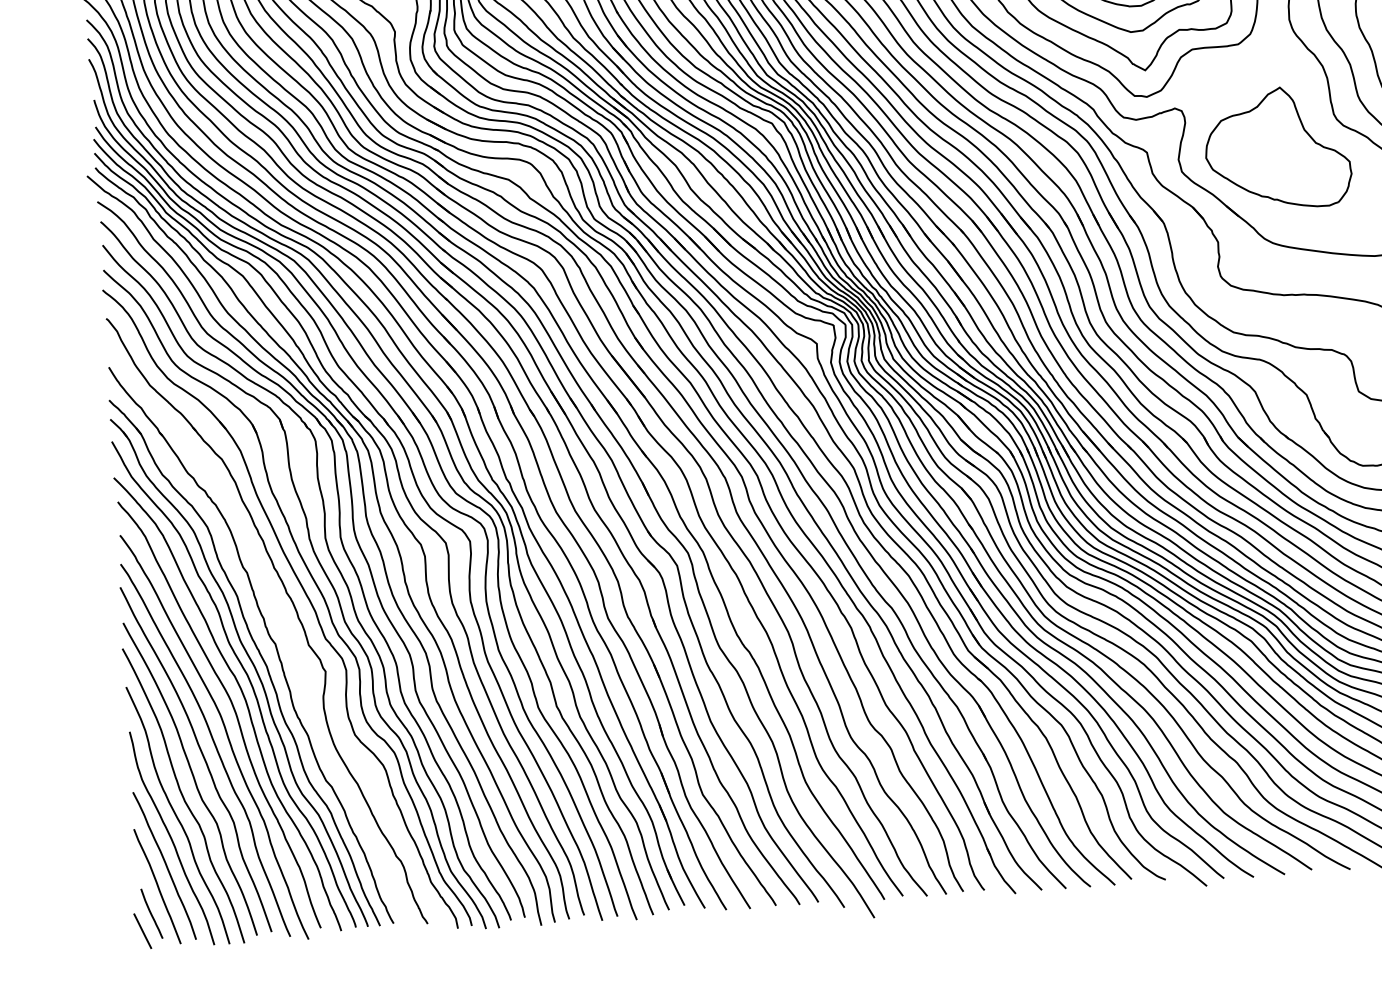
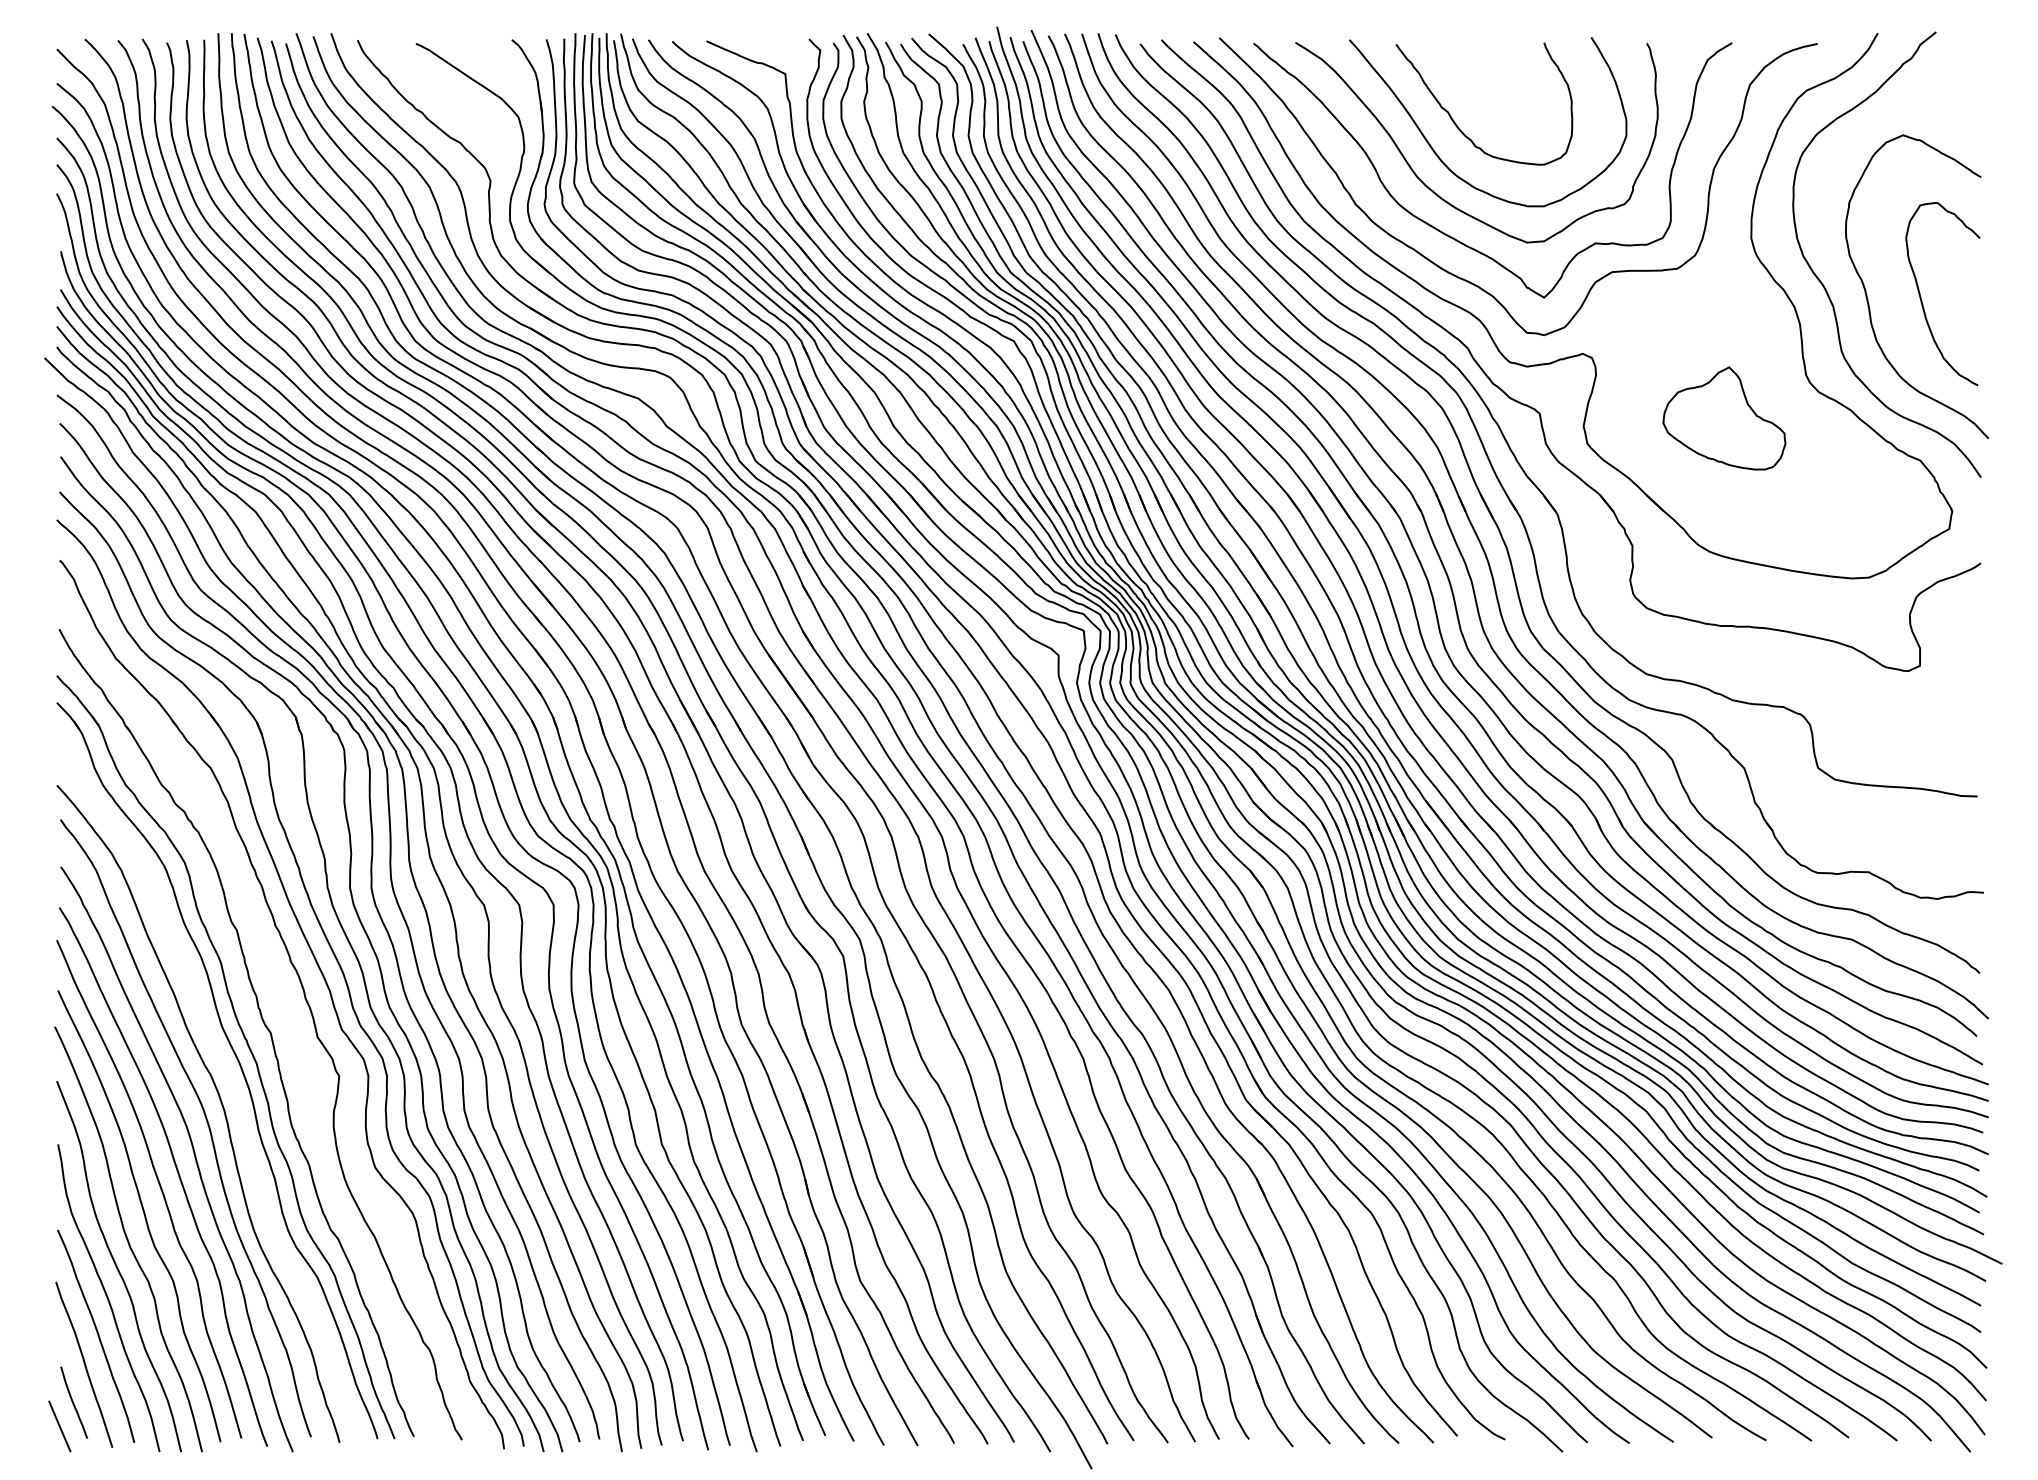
part: (1277, 148) -> (1724, 418), size x0.6
curve: (247, 677) -> (228, 1077), removed

